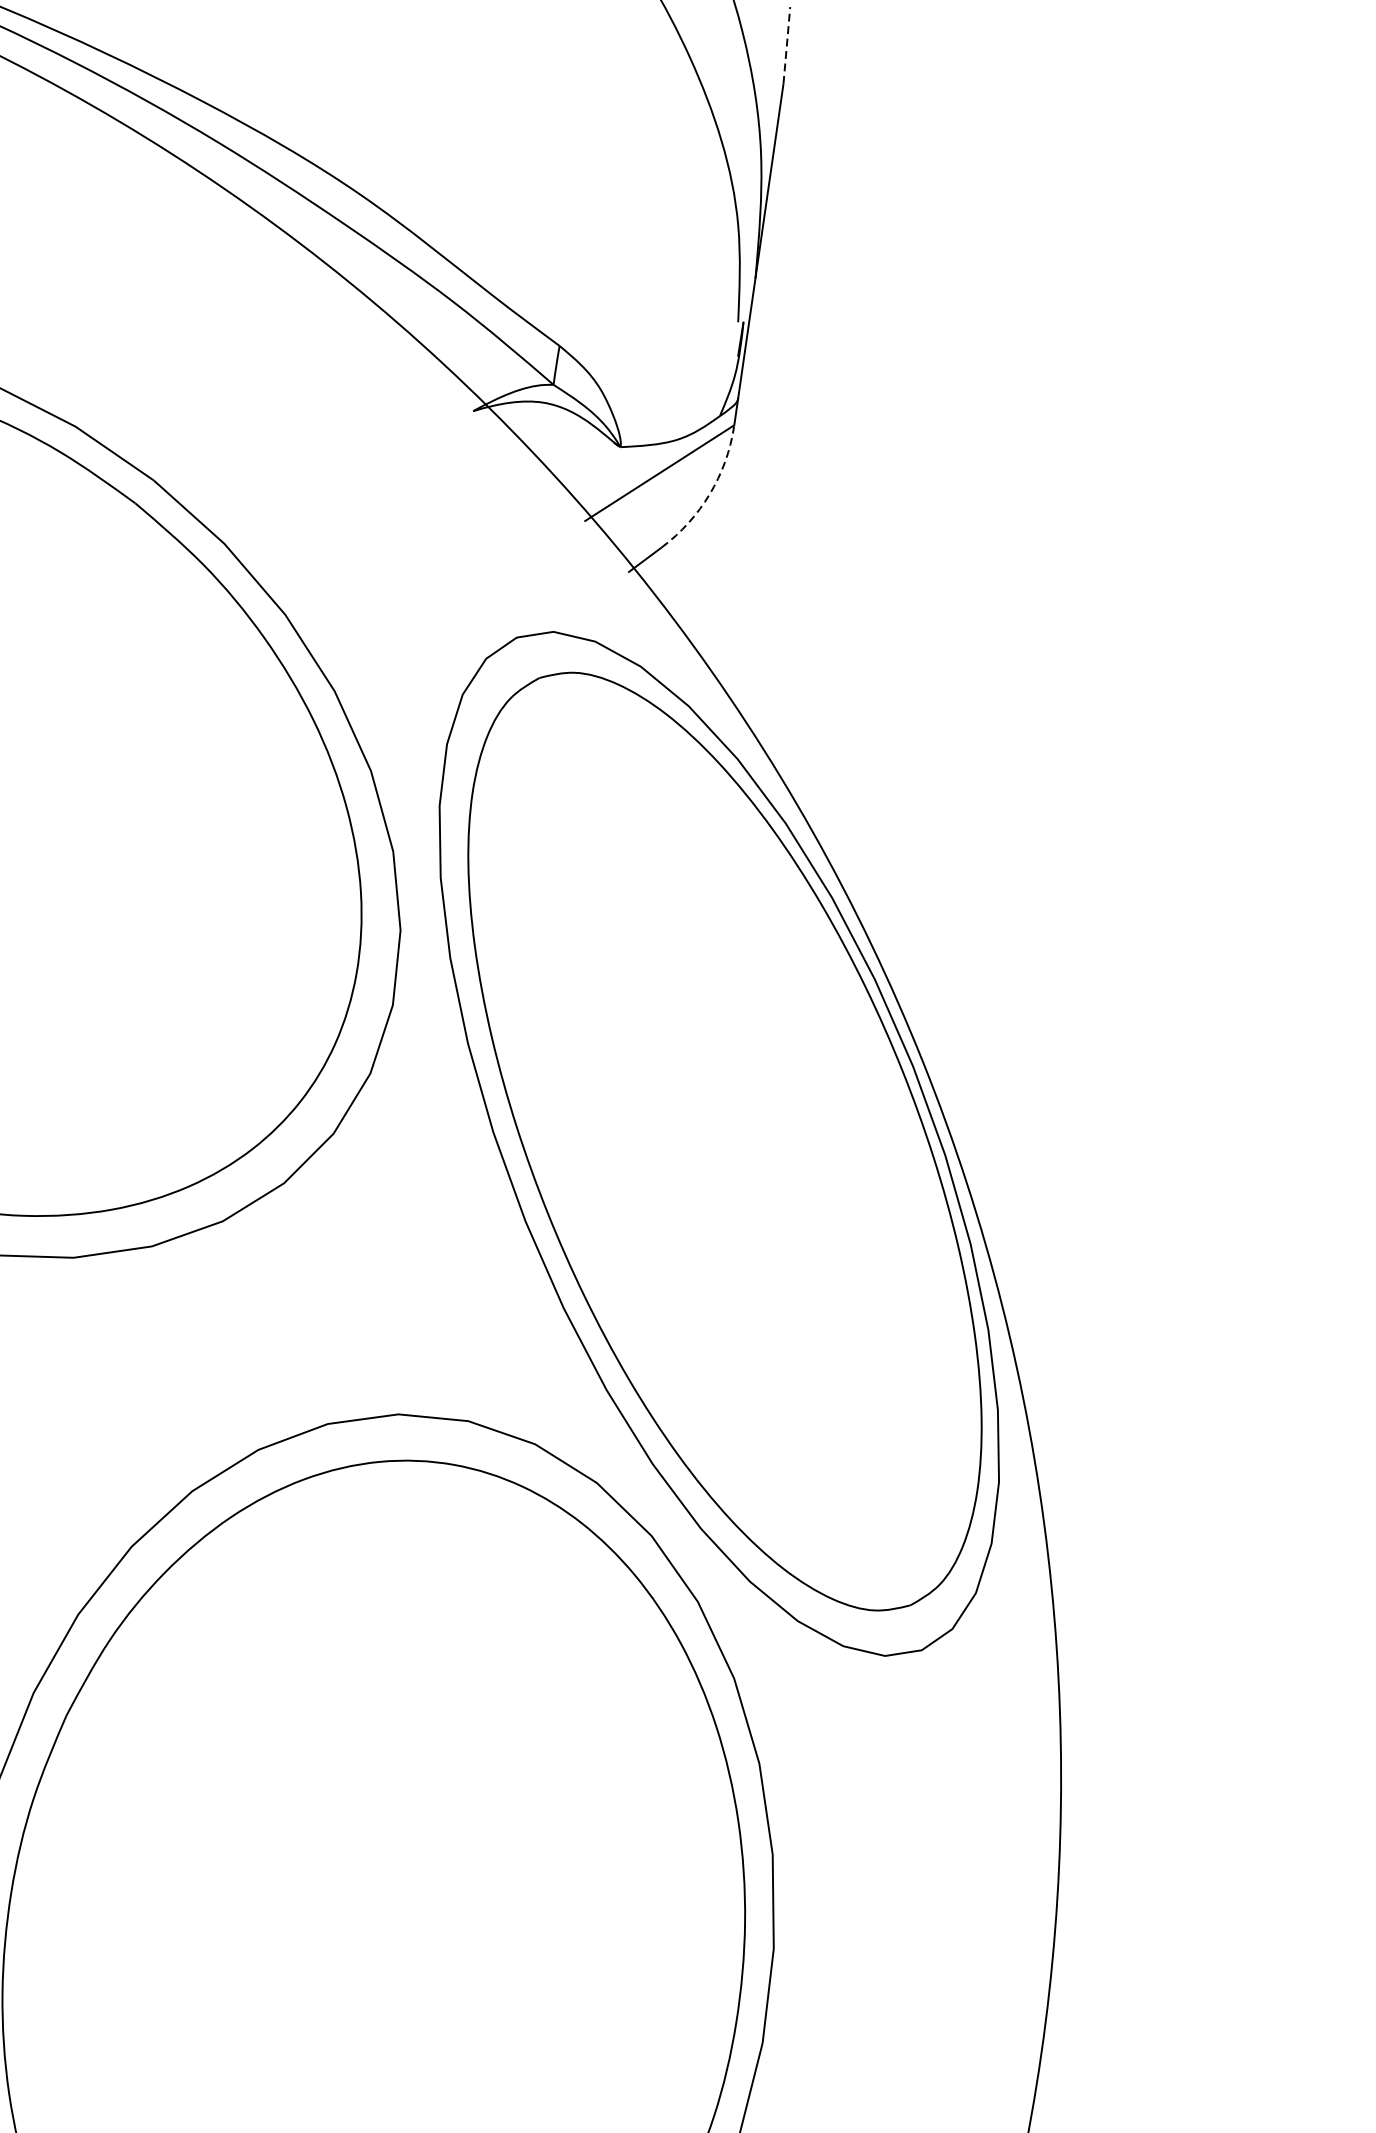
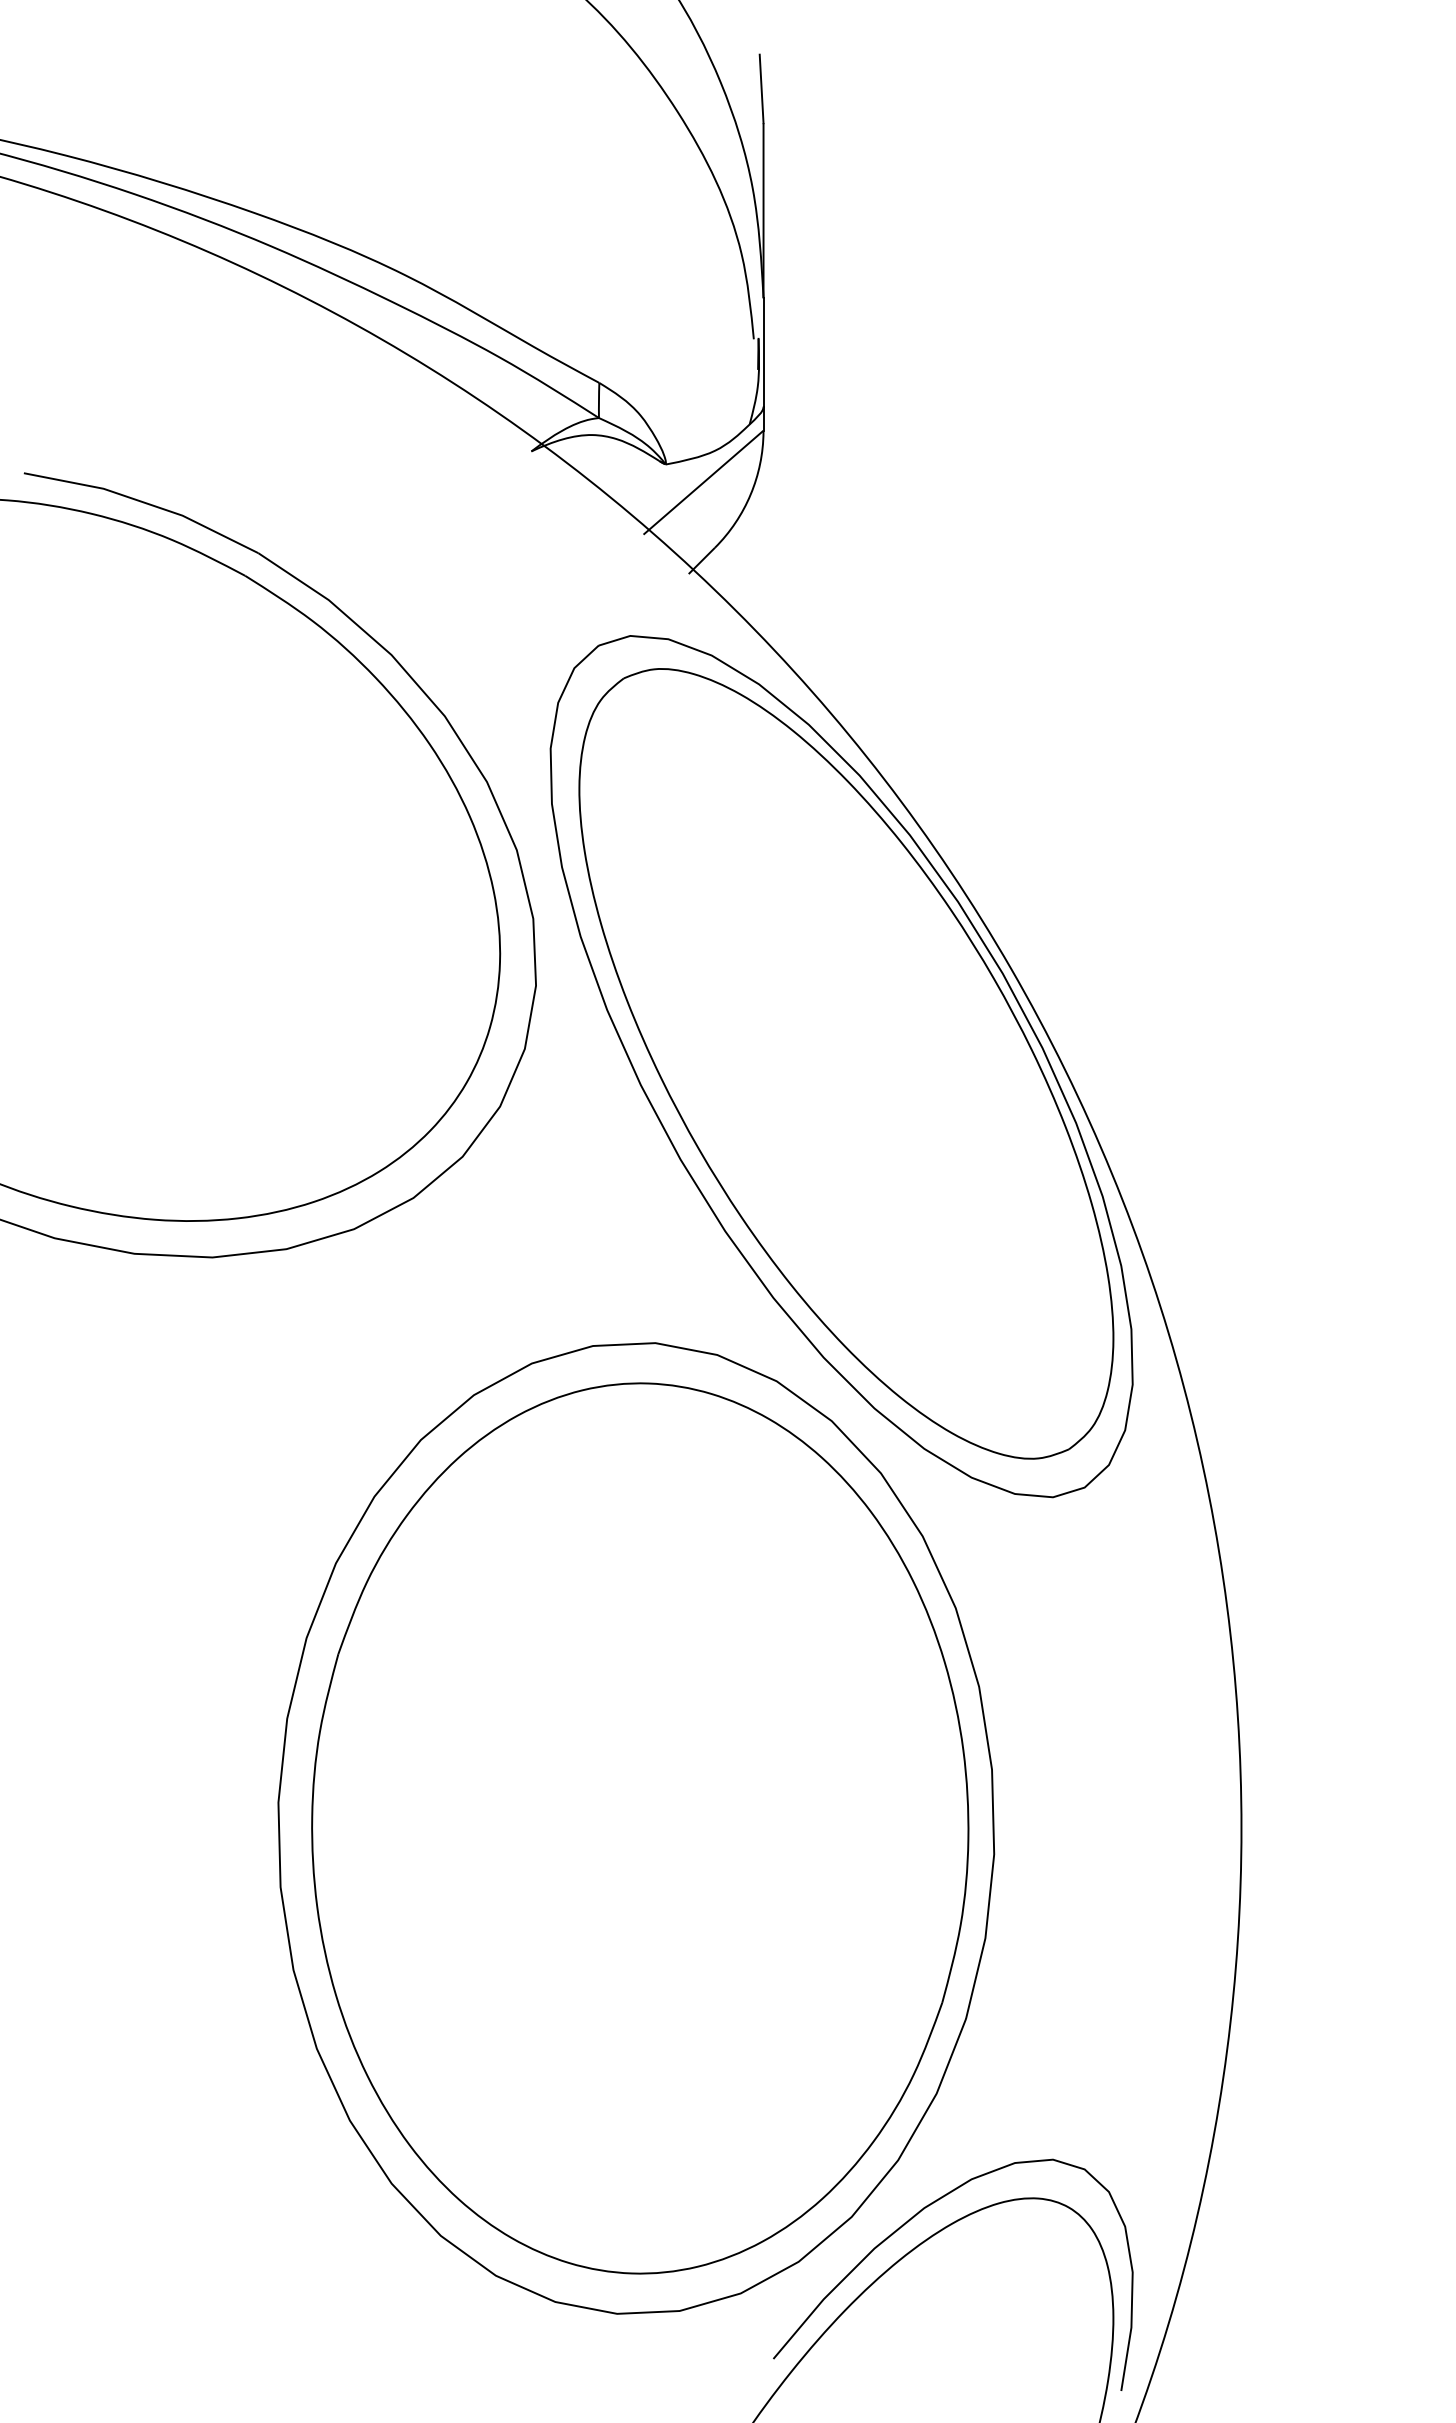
line: (786, 44) -> (761, 88), dashed -> solid
arc: (709, 494) -> (750, 494), dashed -> solid

